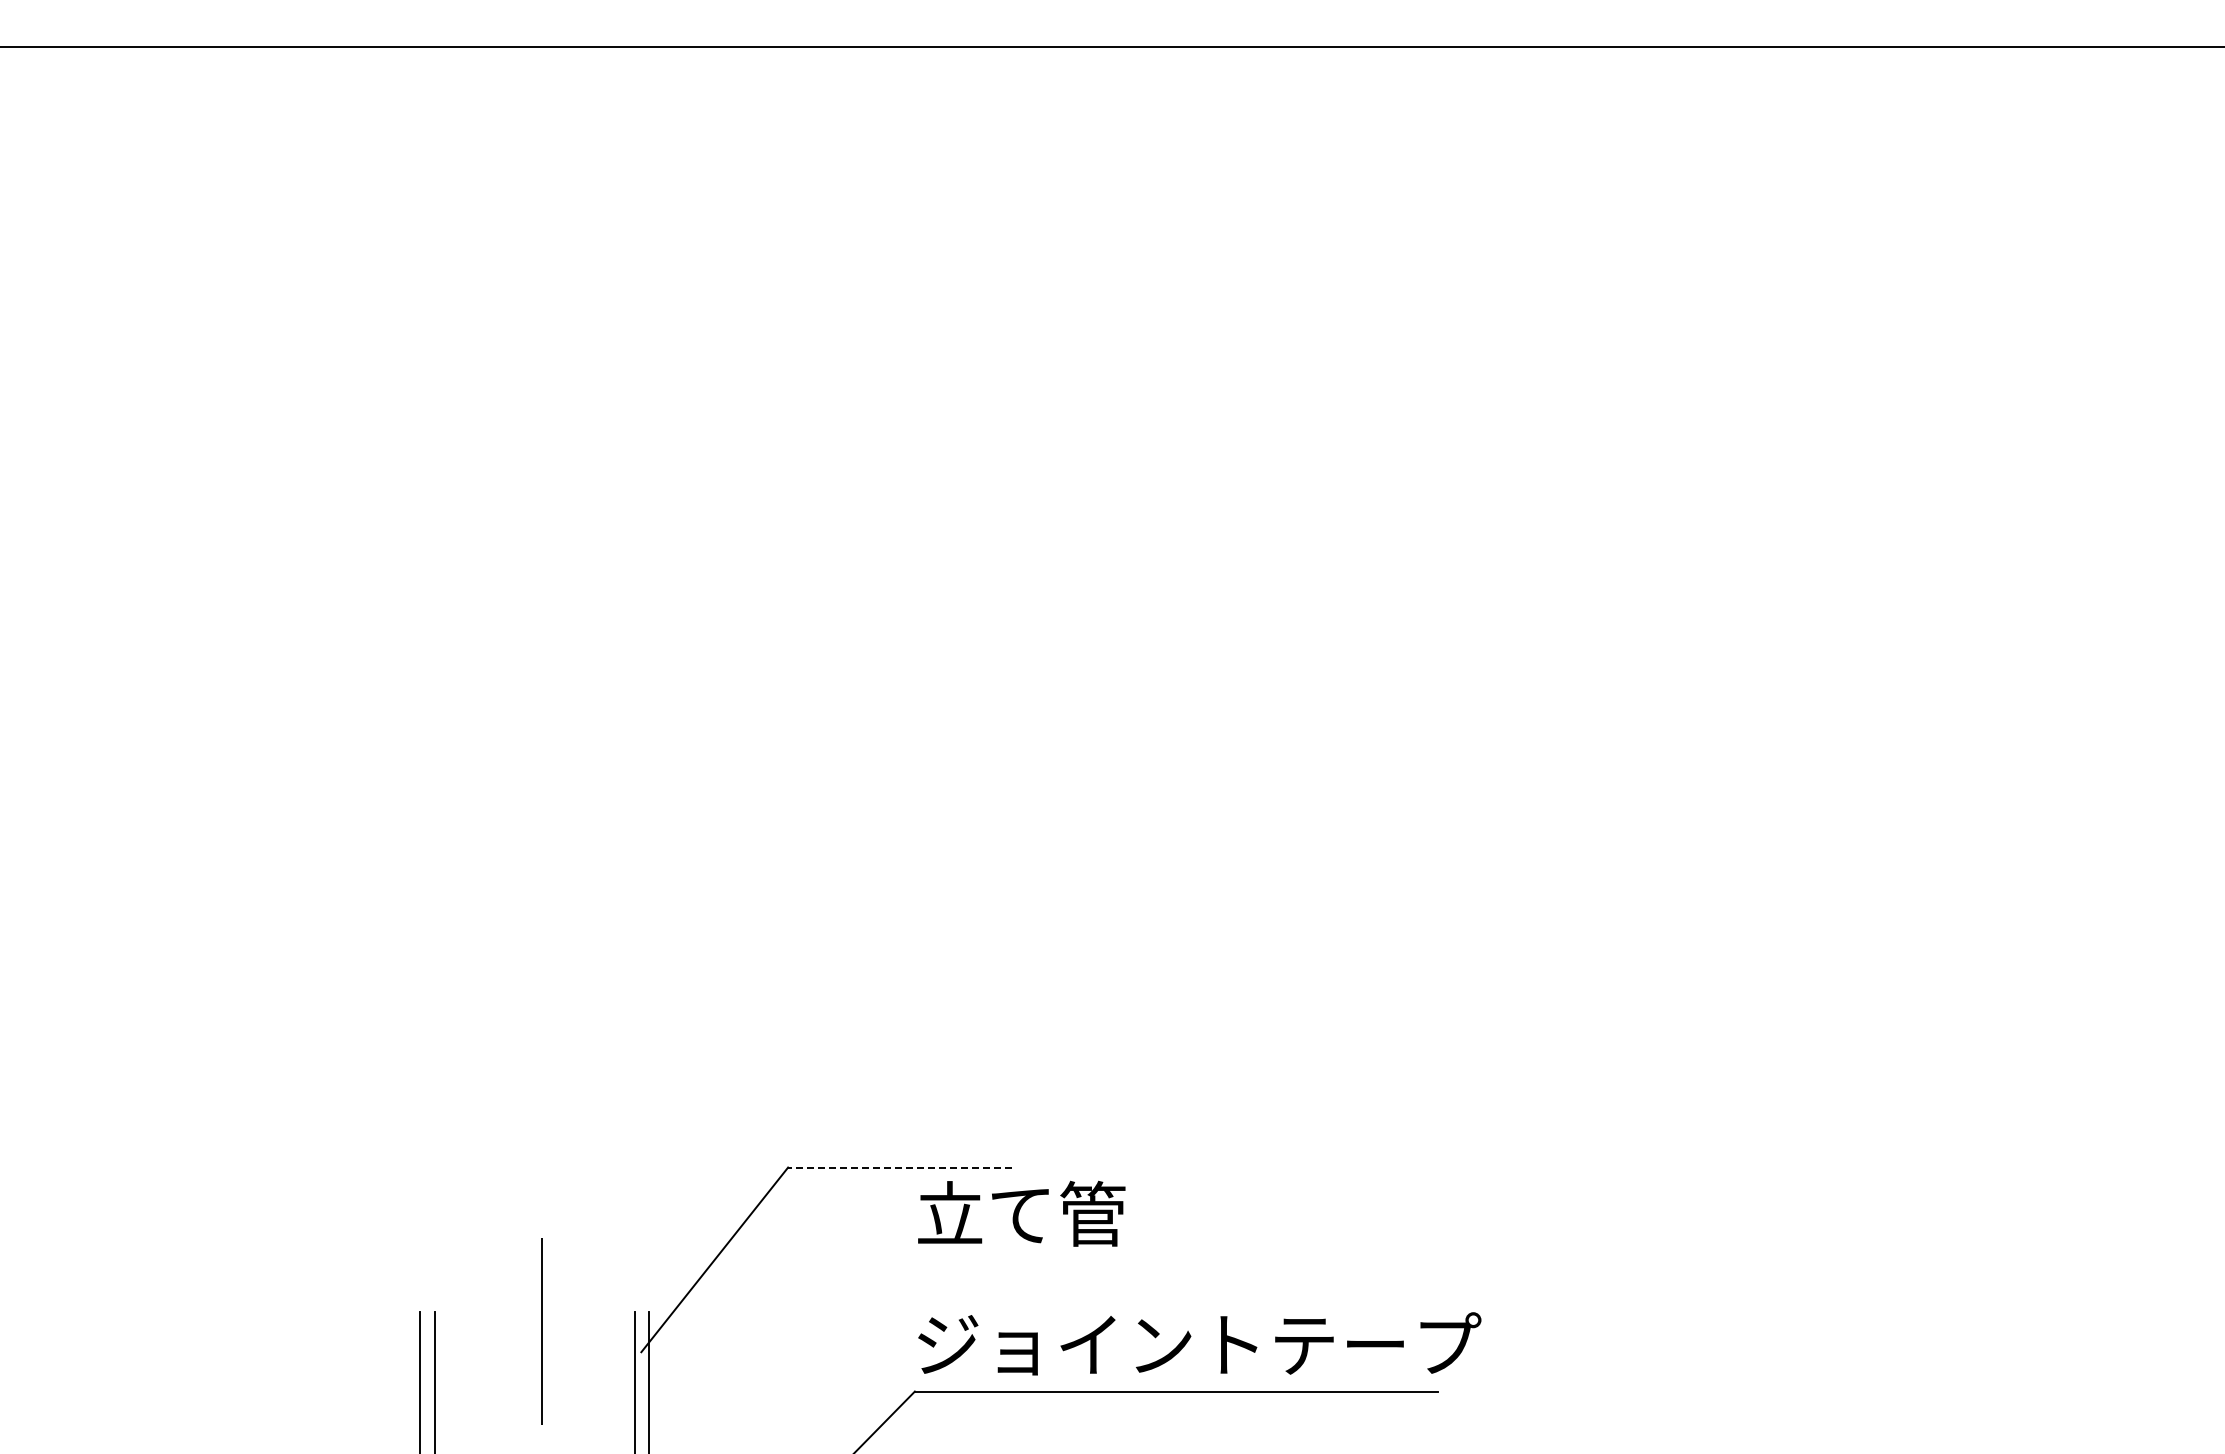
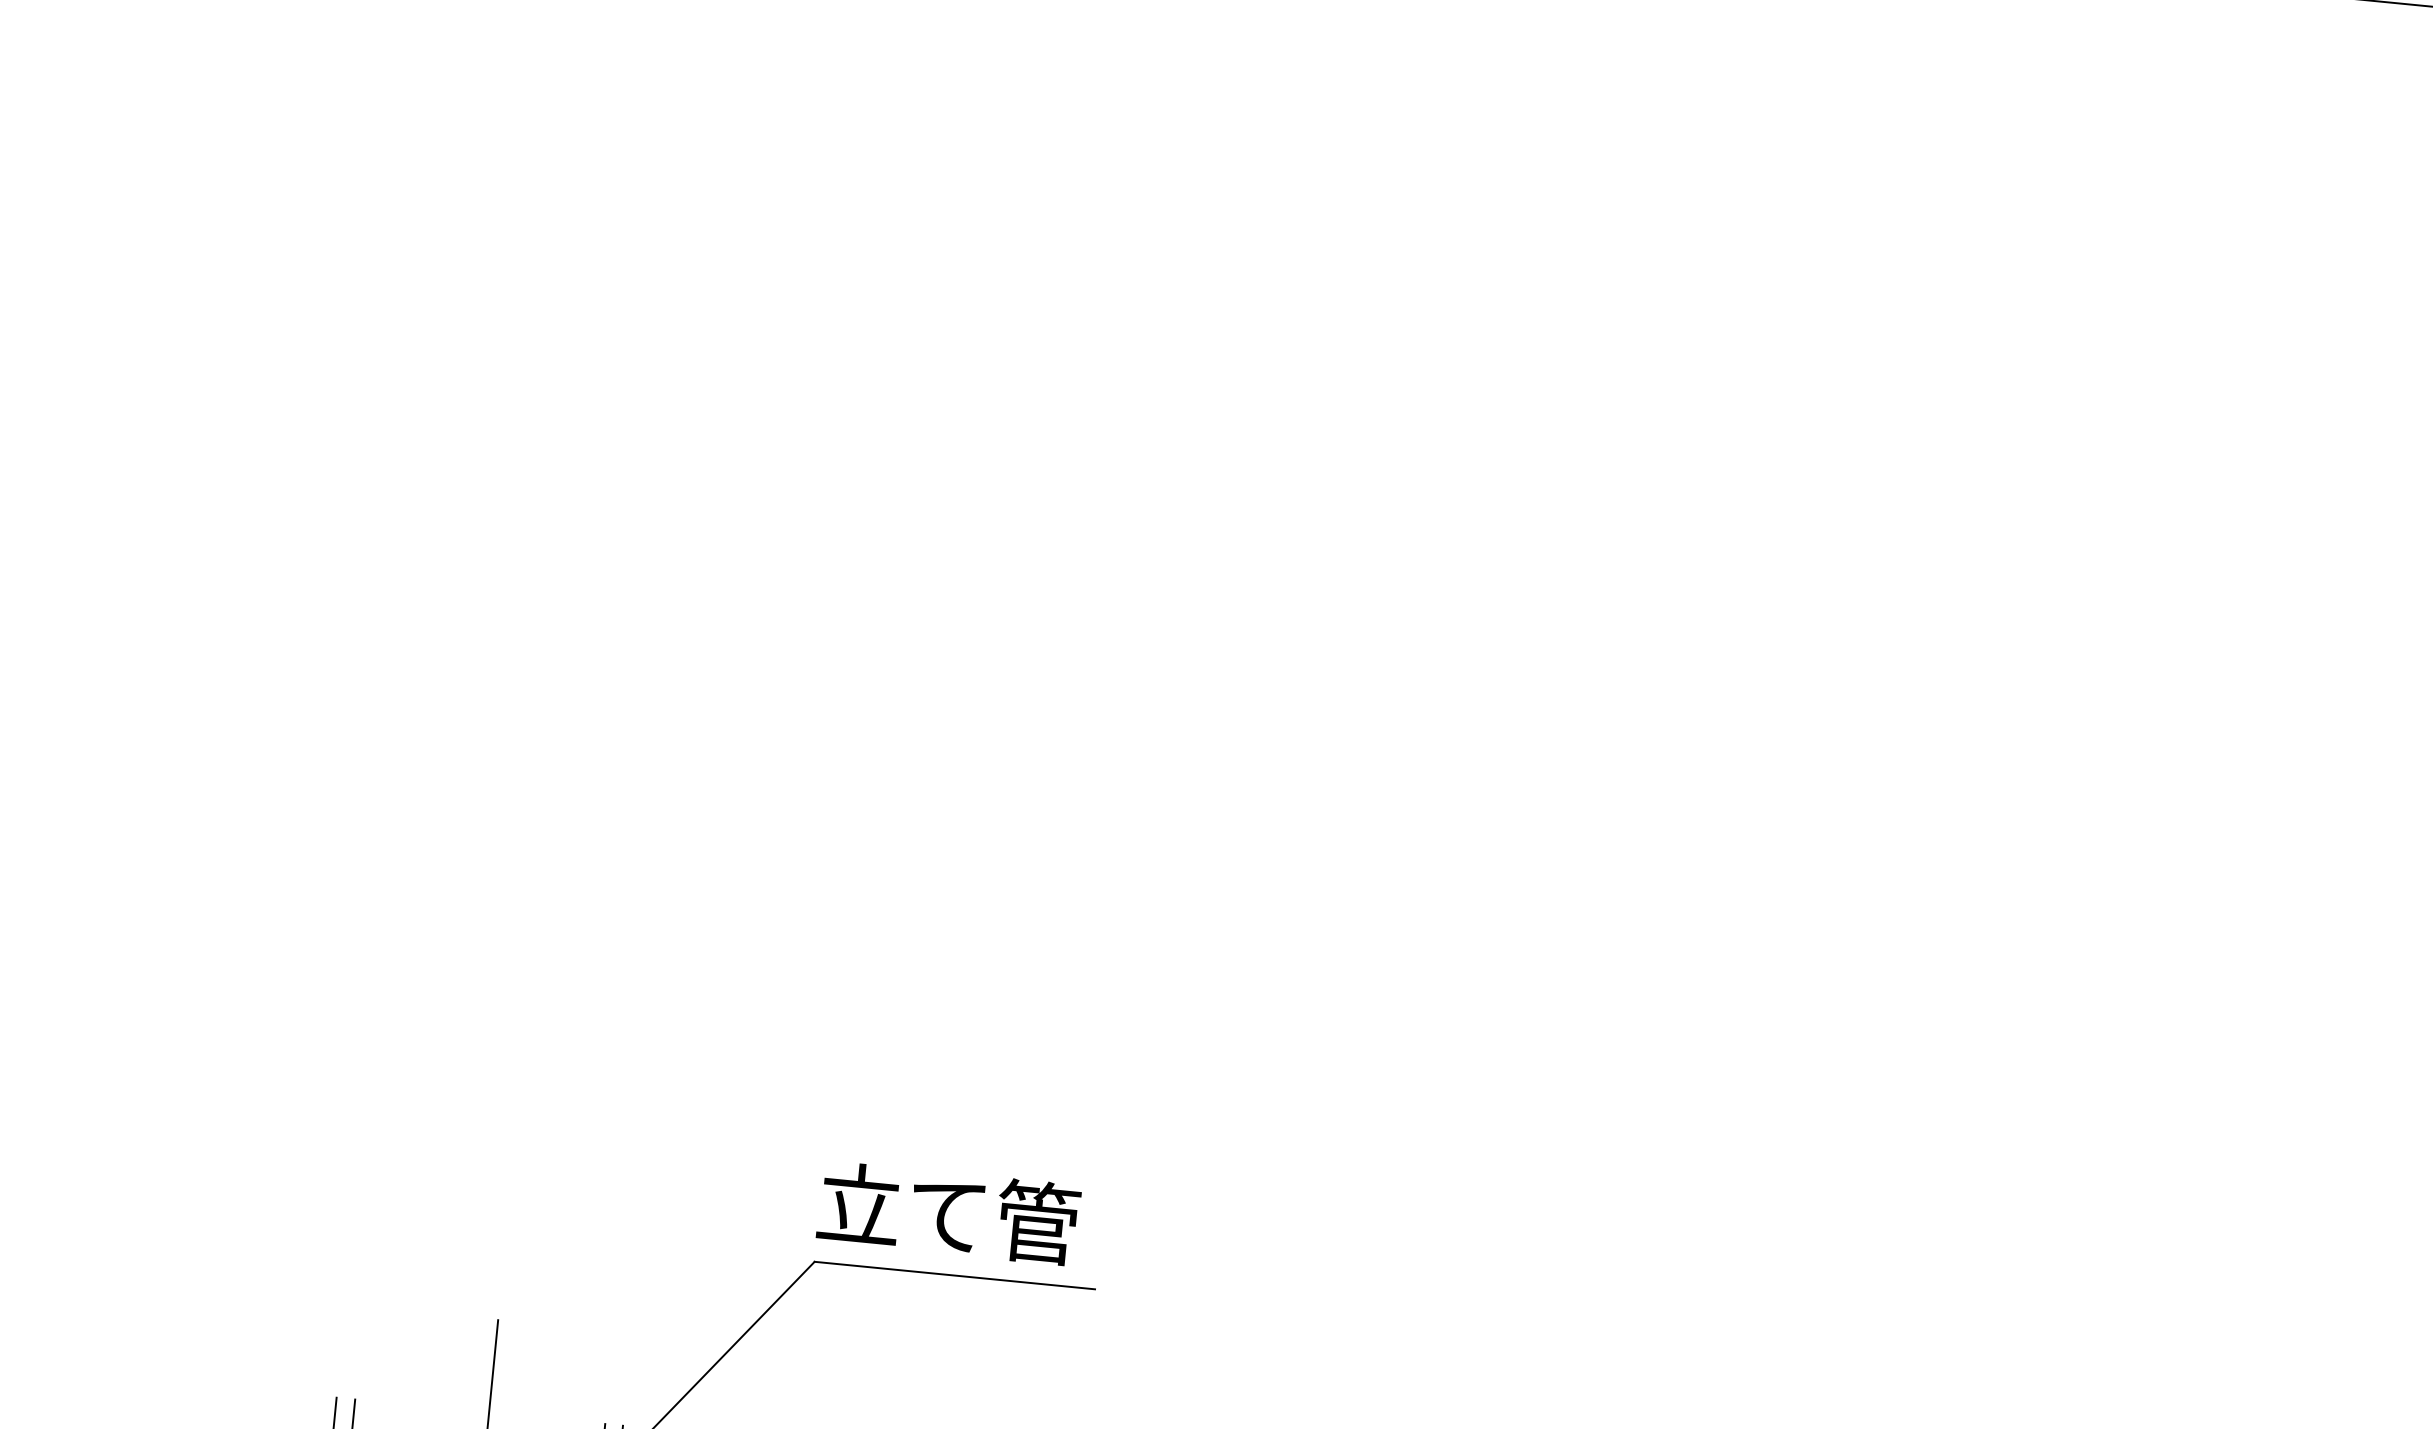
line: (899, 1167) -> (953, 1275), dashed -> solid
text: (1021, 1213) -> (948, 1213), moved

